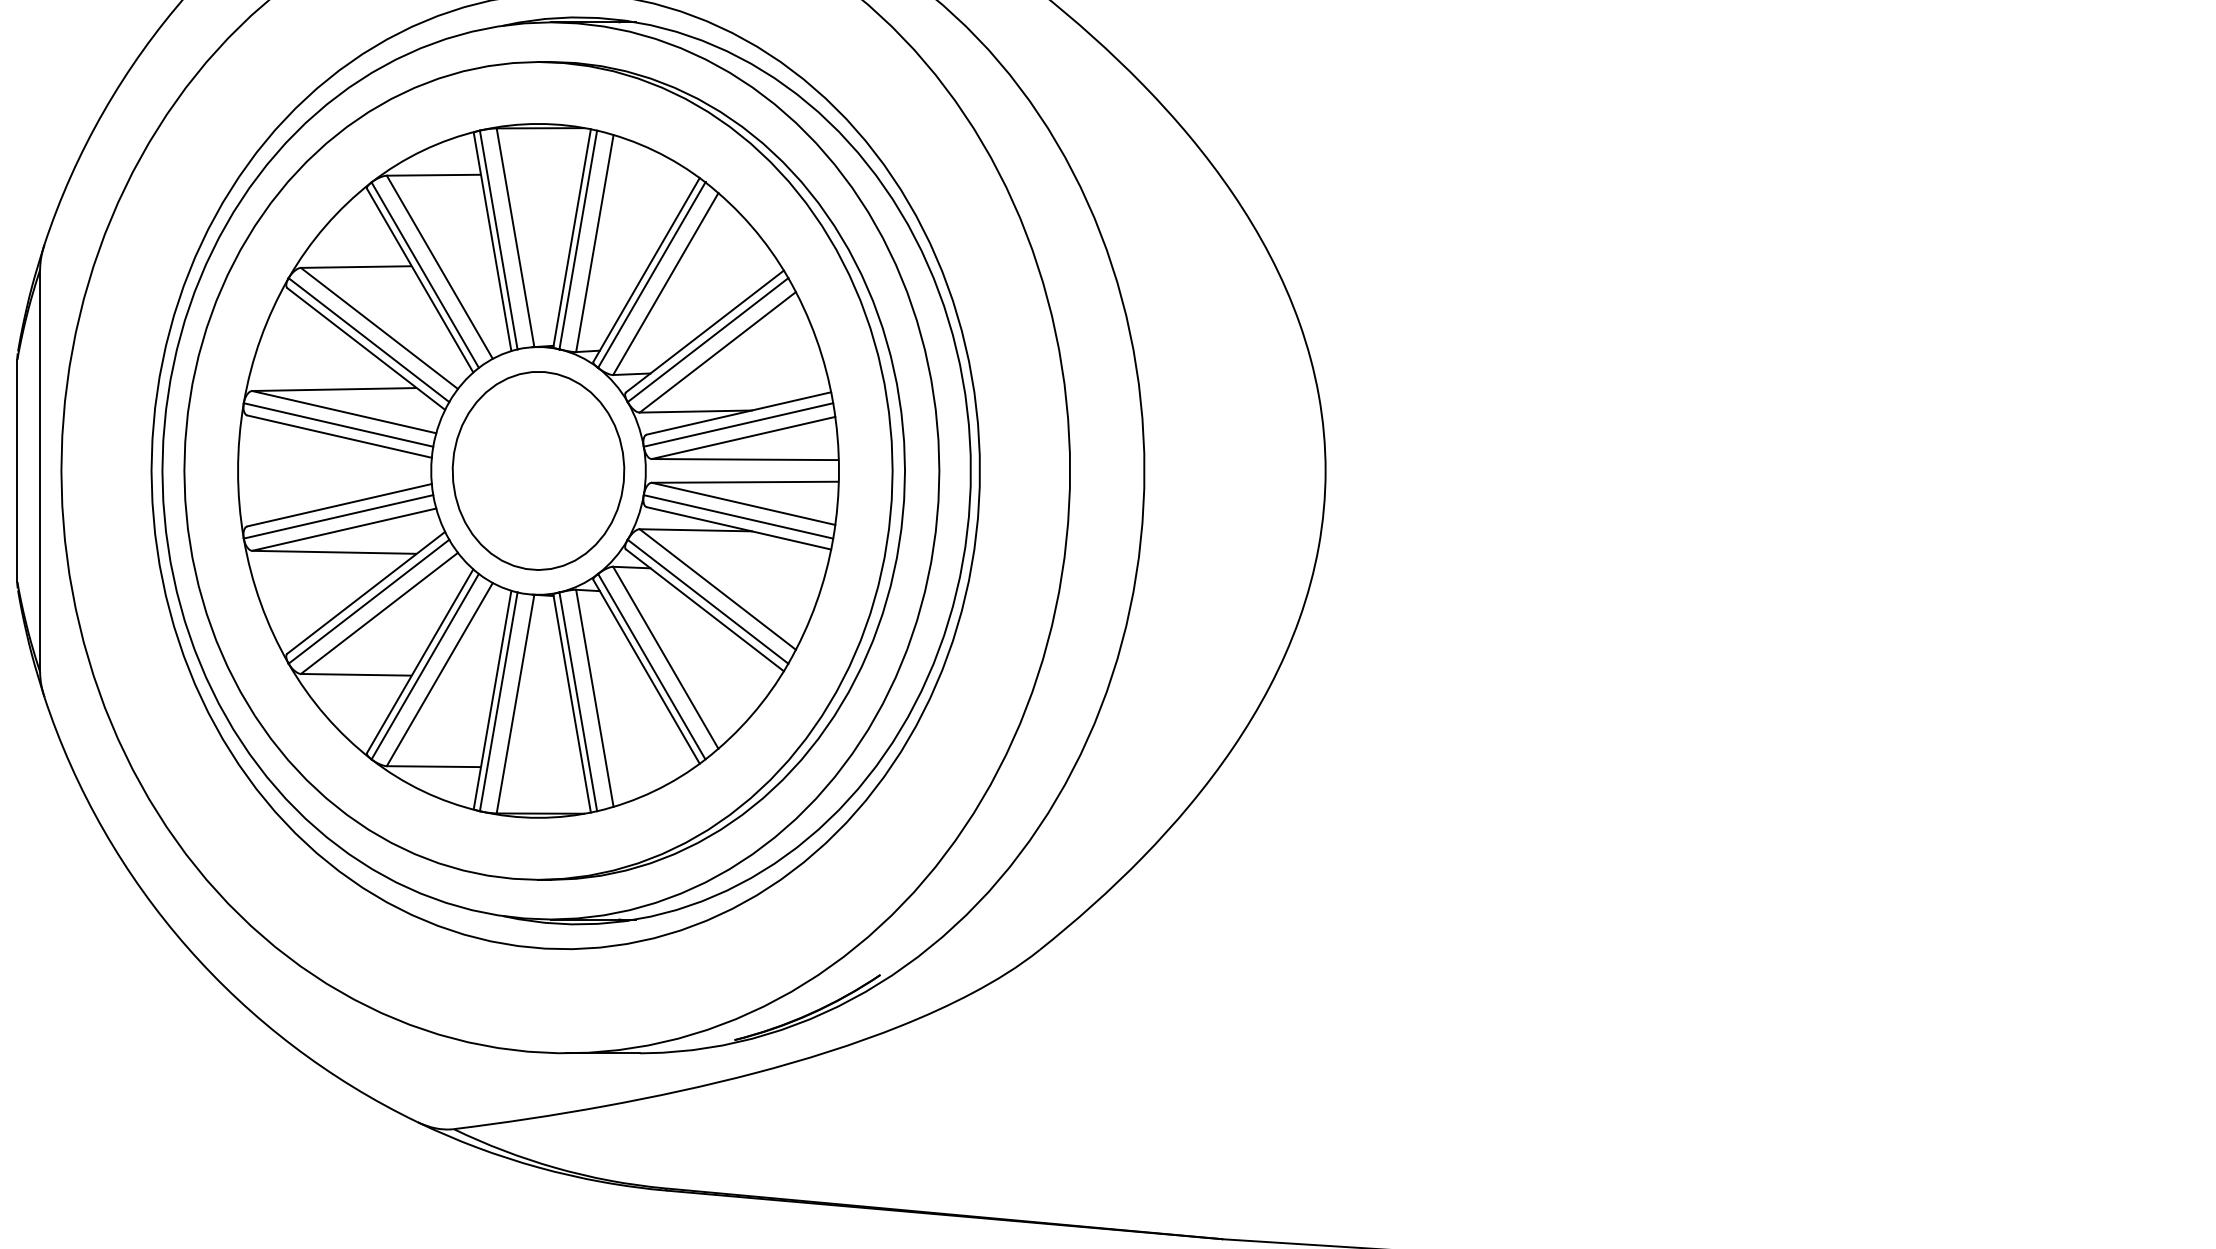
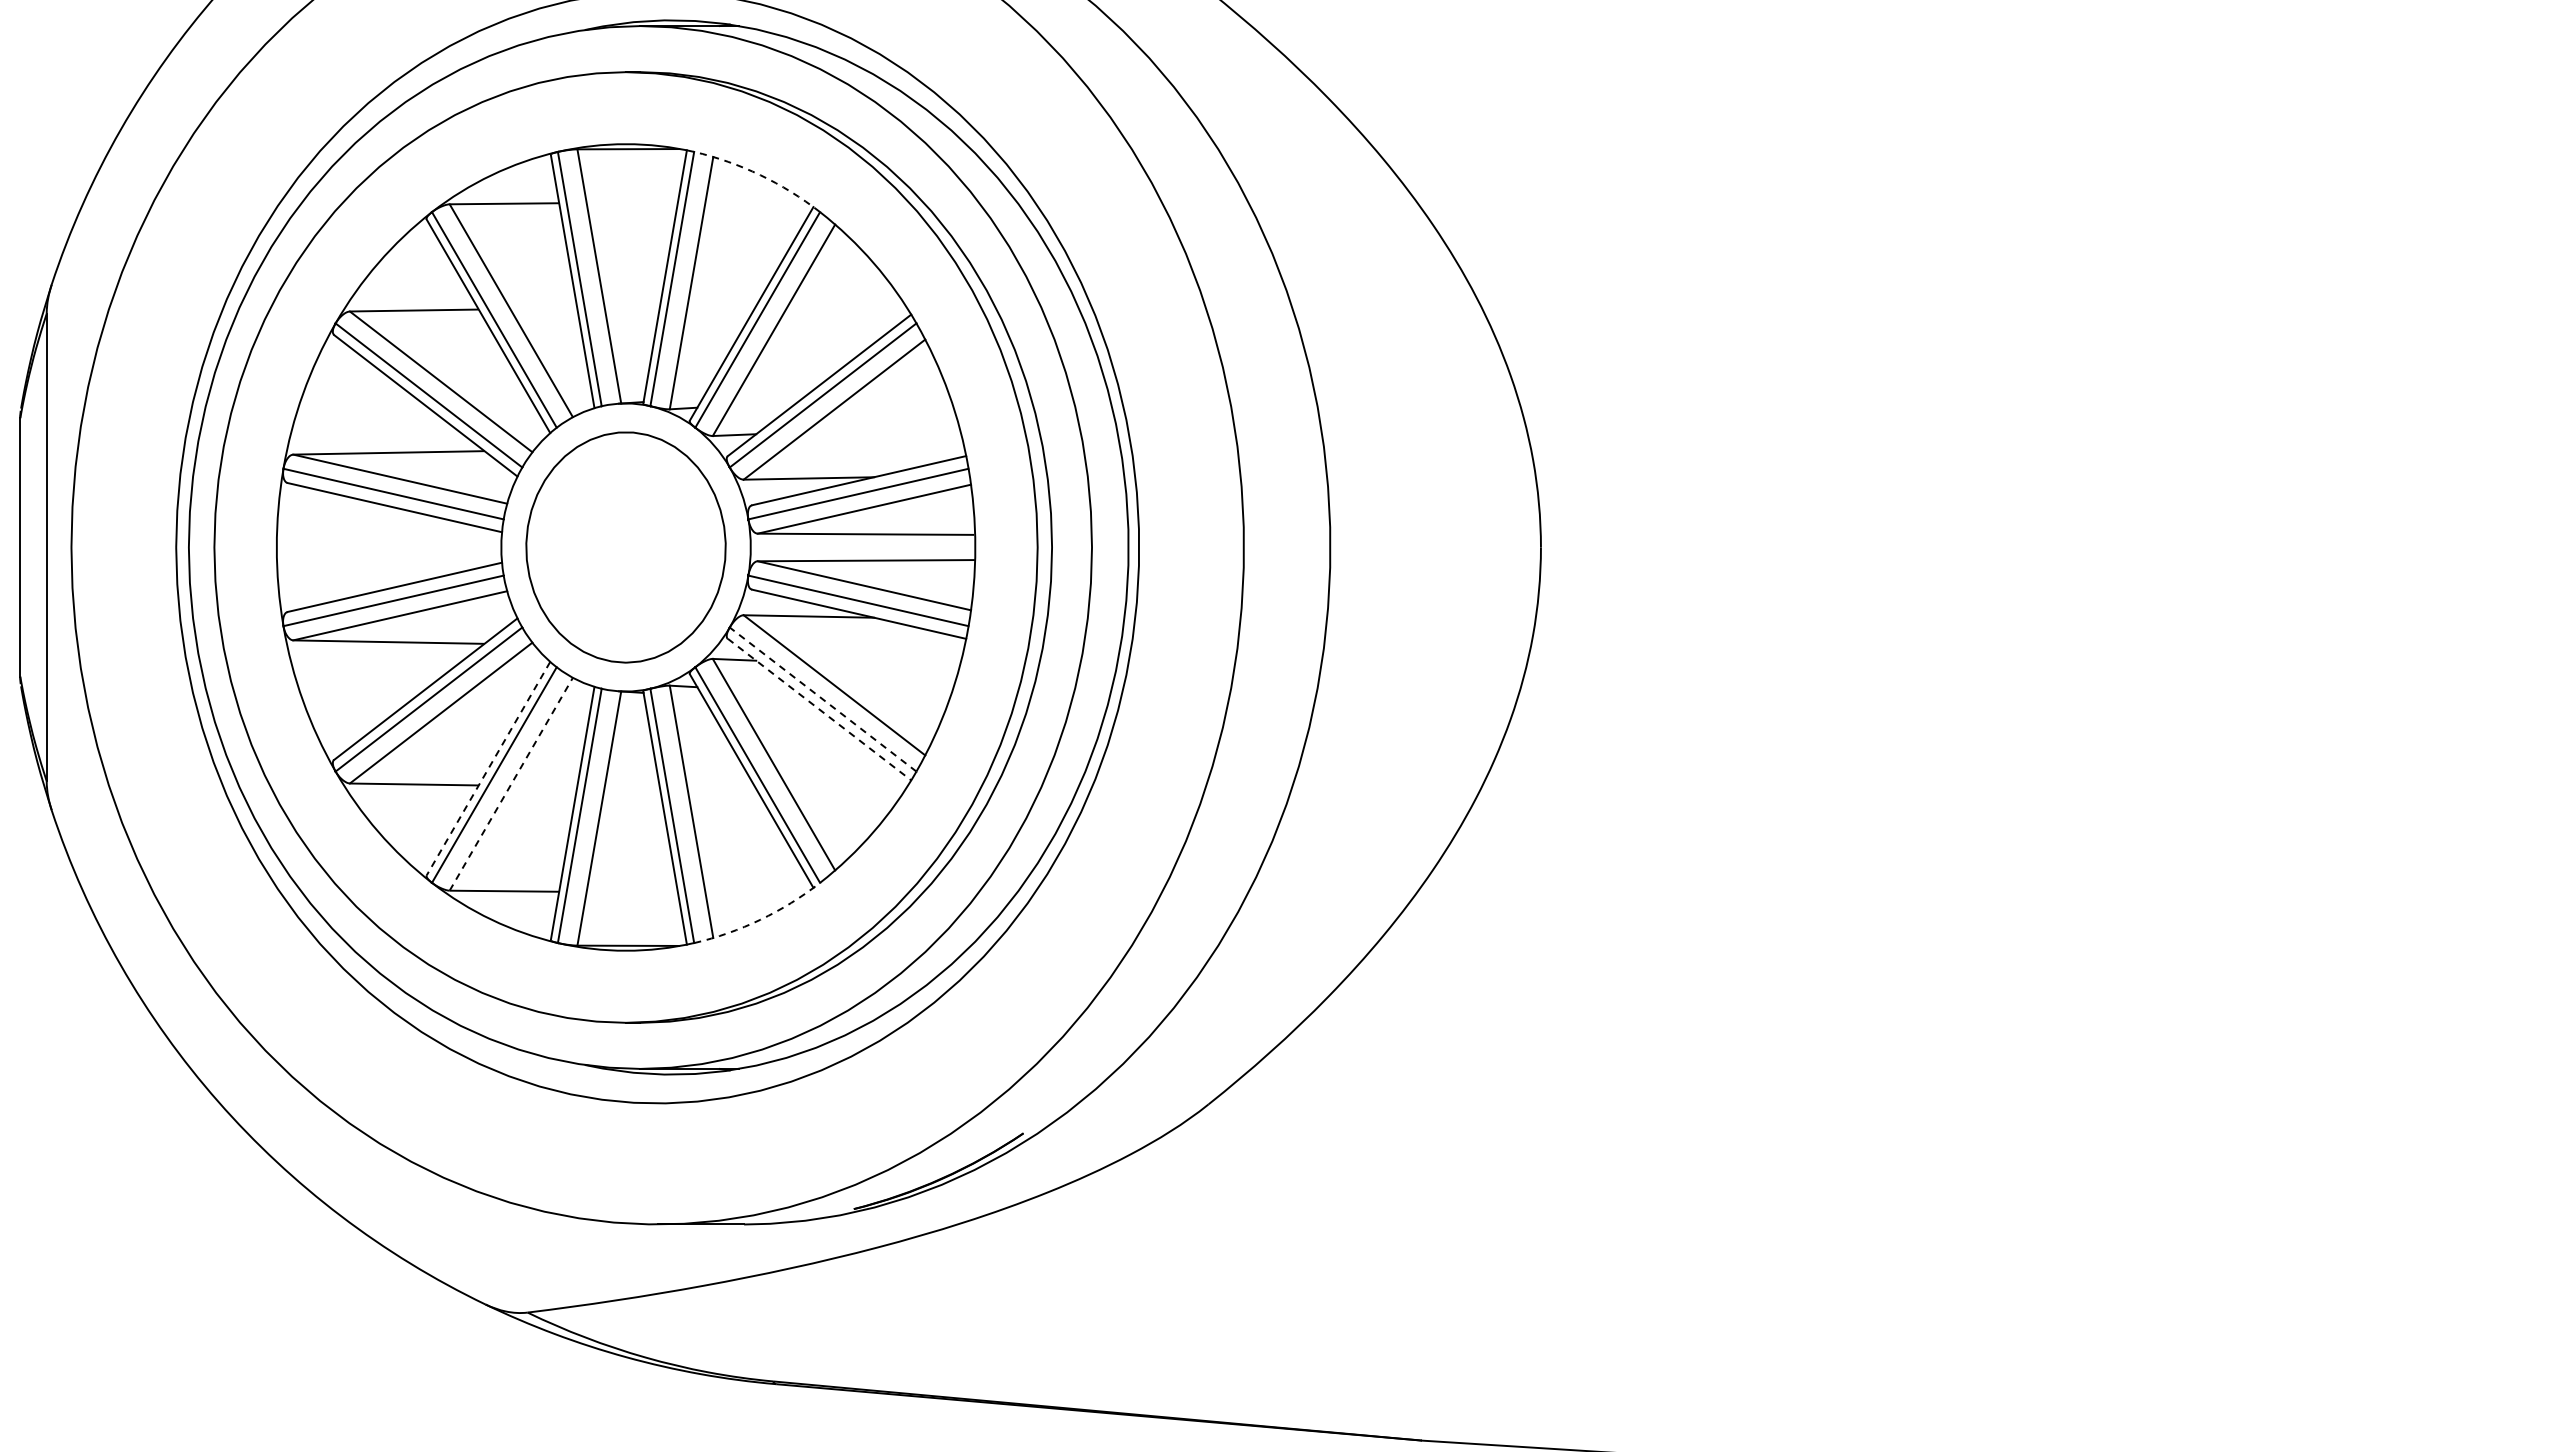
arc: (654, 150) -> (760, 175), solid -> dashed
line: (708, 601) -> (823, 699), solid -> dashed
line: (704, 610) -> (819, 709), solid -> dashed
line: (420, 661) -> (488, 769), solid -> dashed
line: (439, 674) -> (511, 784), solid -> dashed
arc: (654, 790) -> (760, 919), solid -> dashed

